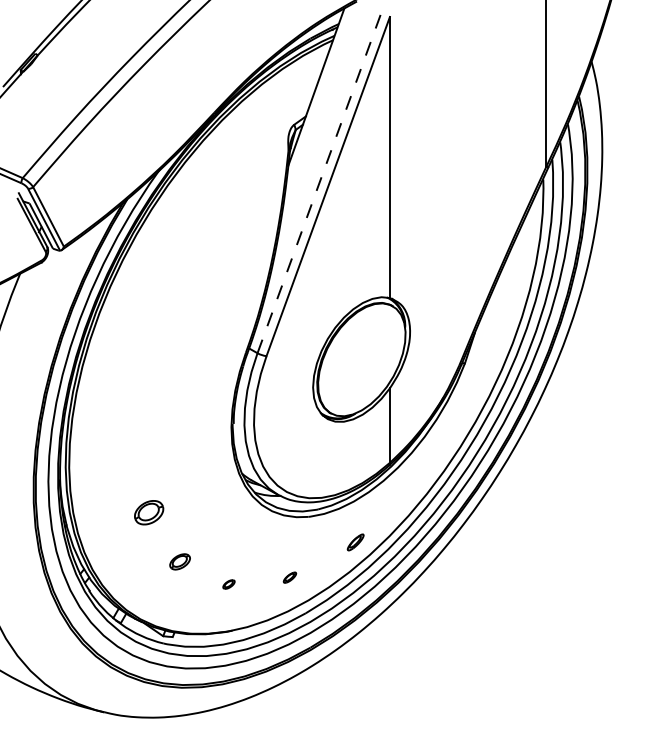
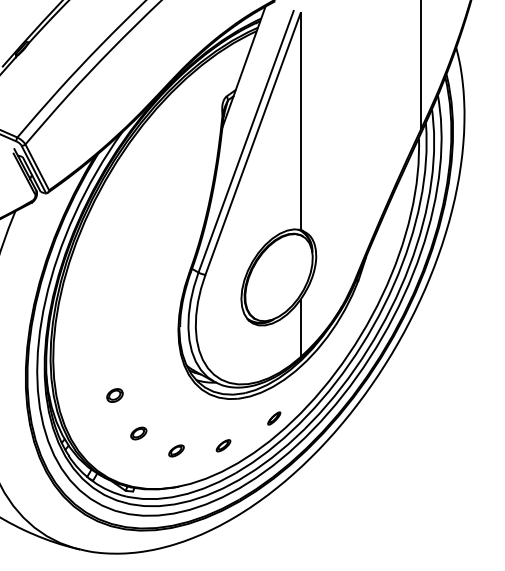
line: (319, 183) -> (246, 141), dashed -> solid
part: (149, 512) -> (115, 395), size x0.71
part: (289, 577) -> (223, 445), size x1.43
part: (228, 584) -> (176, 450), size x1.67

